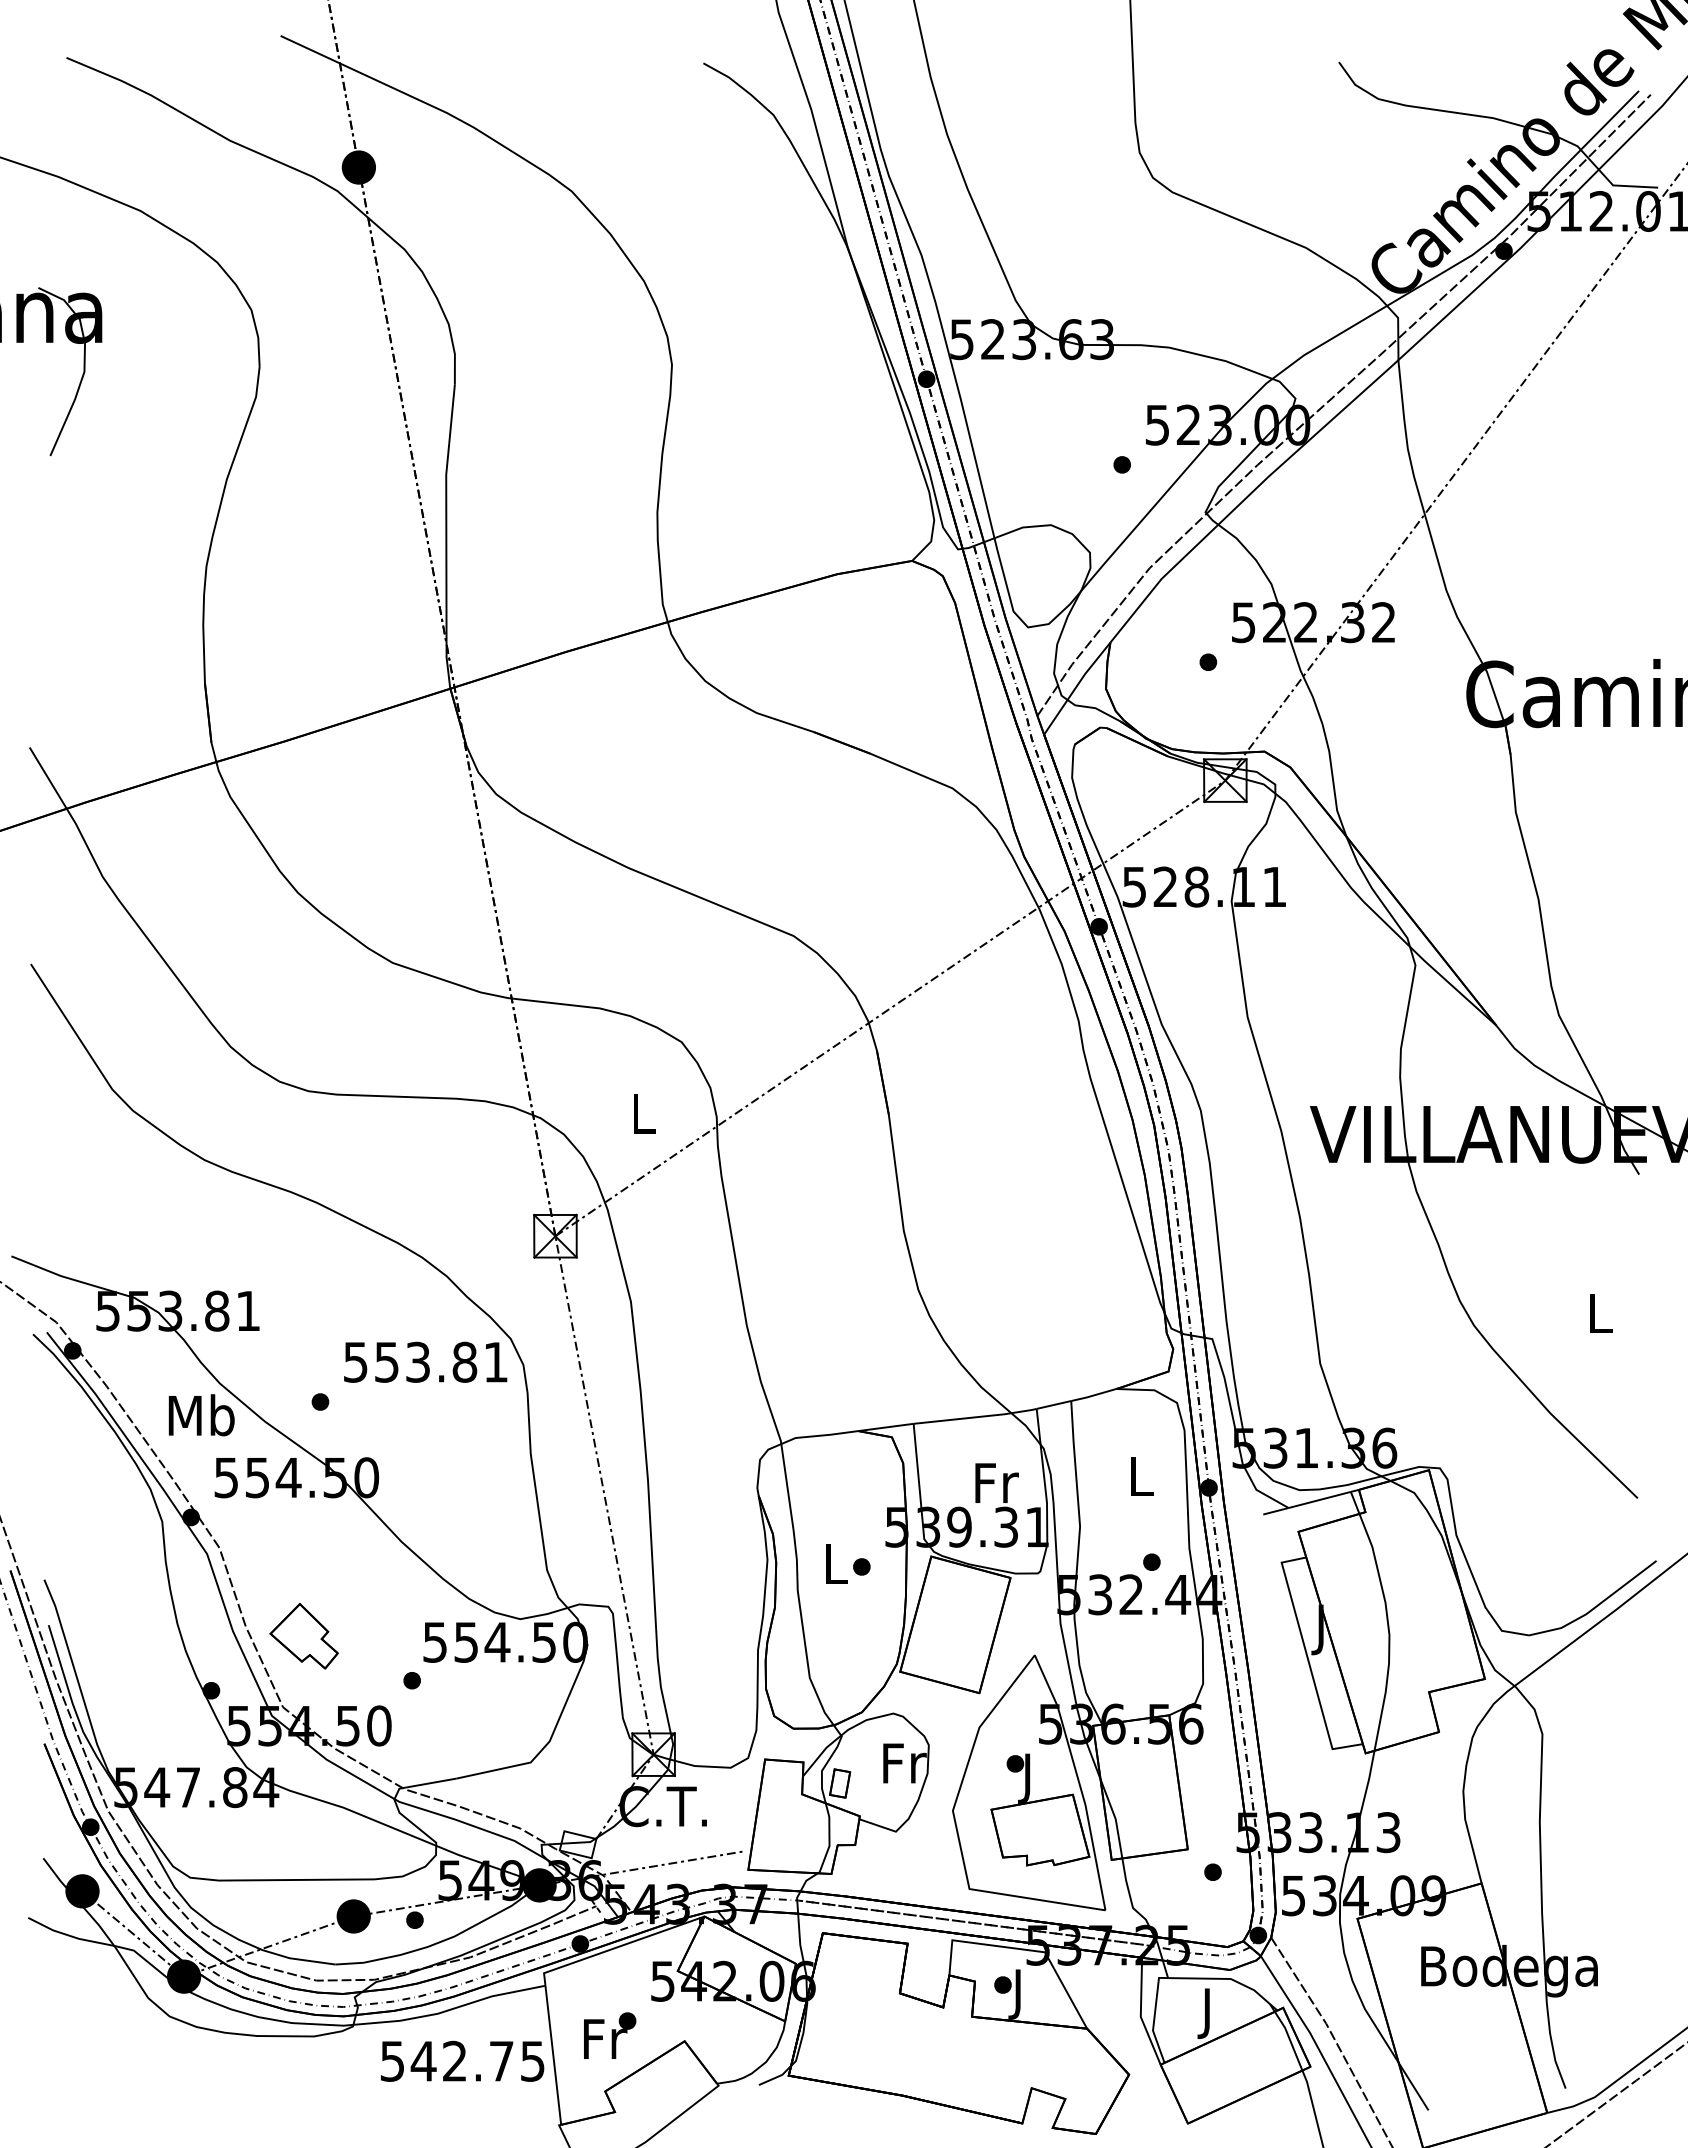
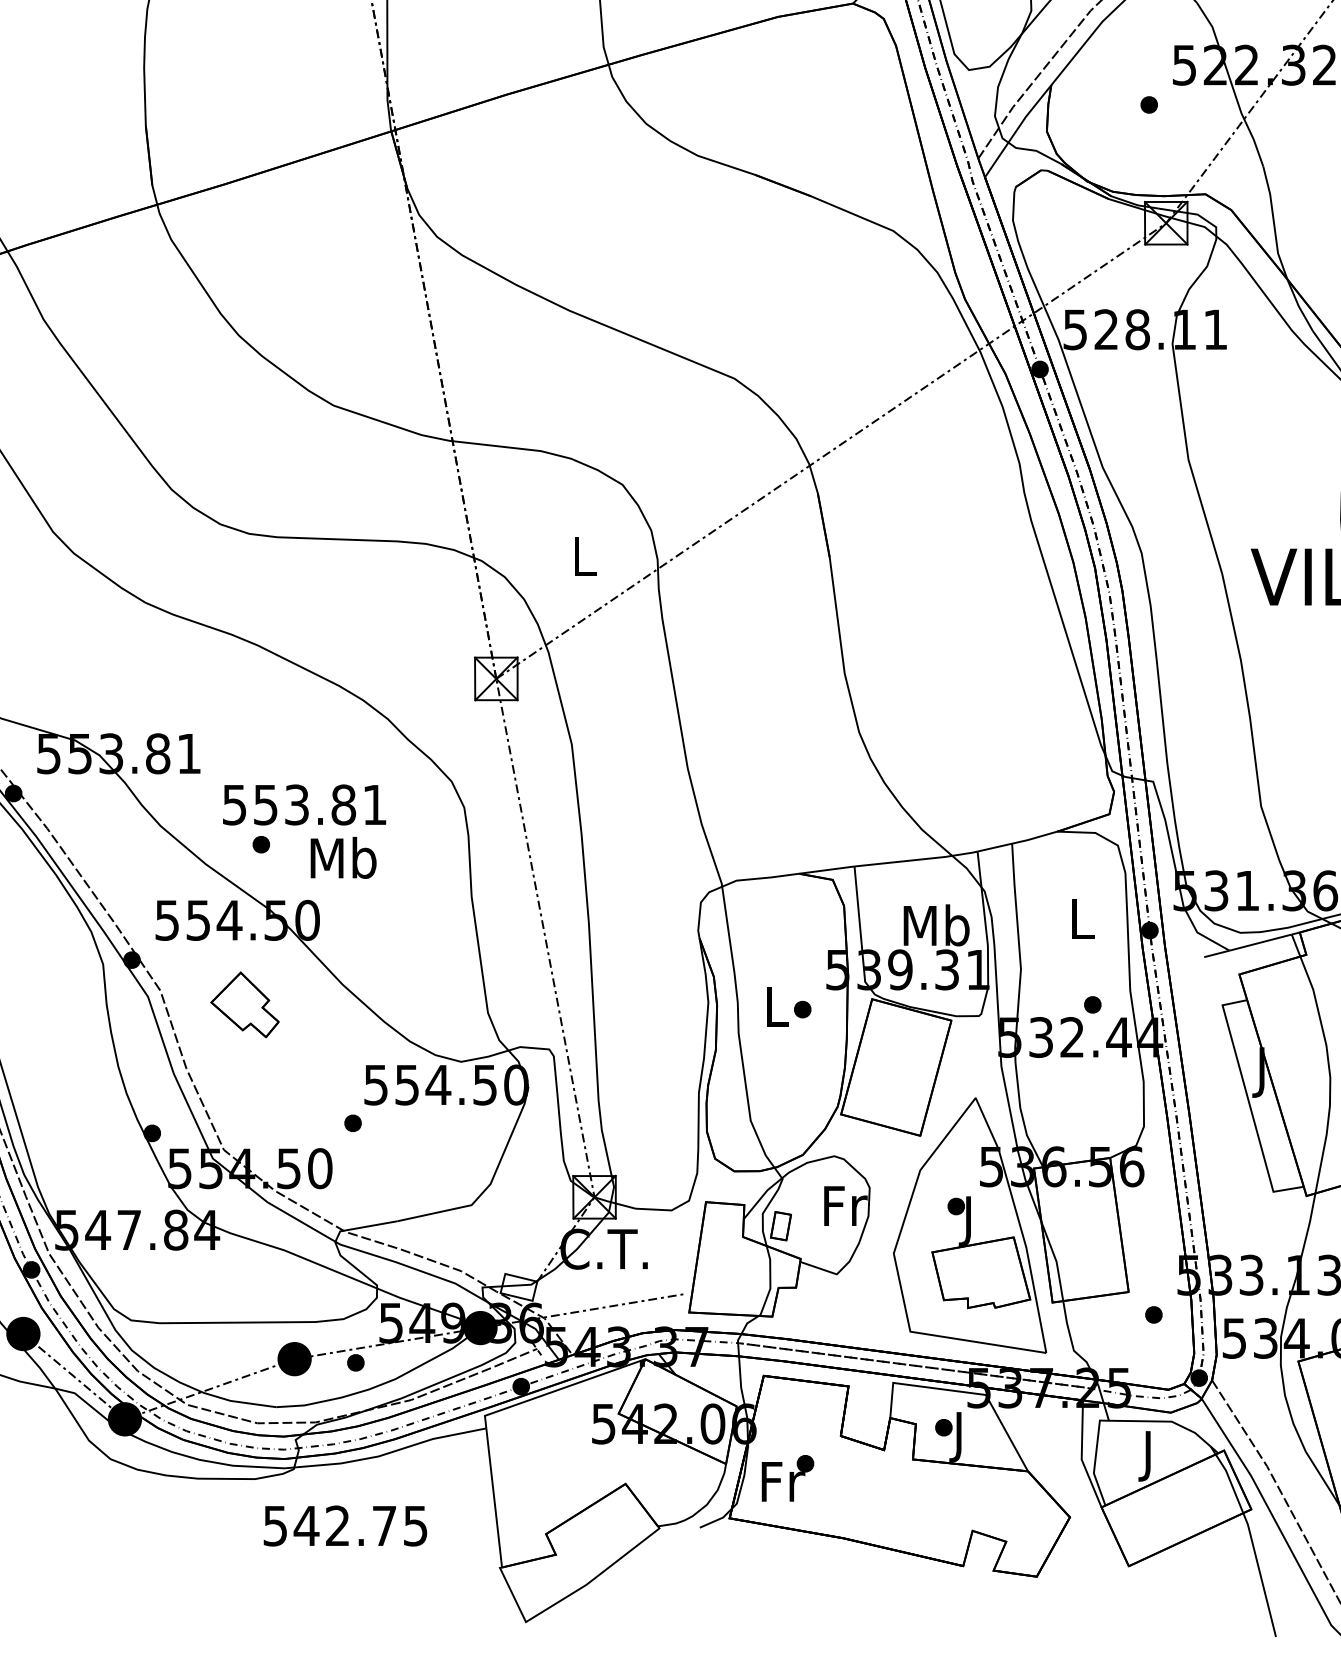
text: (425, 1361) -> (304, 804), moved
text: (201, 1415) -> (343, 858), moved
text: (995, 1482) -> (936, 925), Fr -> Mb
part: (303, 1635) -> (244, 1004), moved
text: (610, 2035) -> (788, 1478), moved
text: (462, 2060) -> (345, 1525), moved

